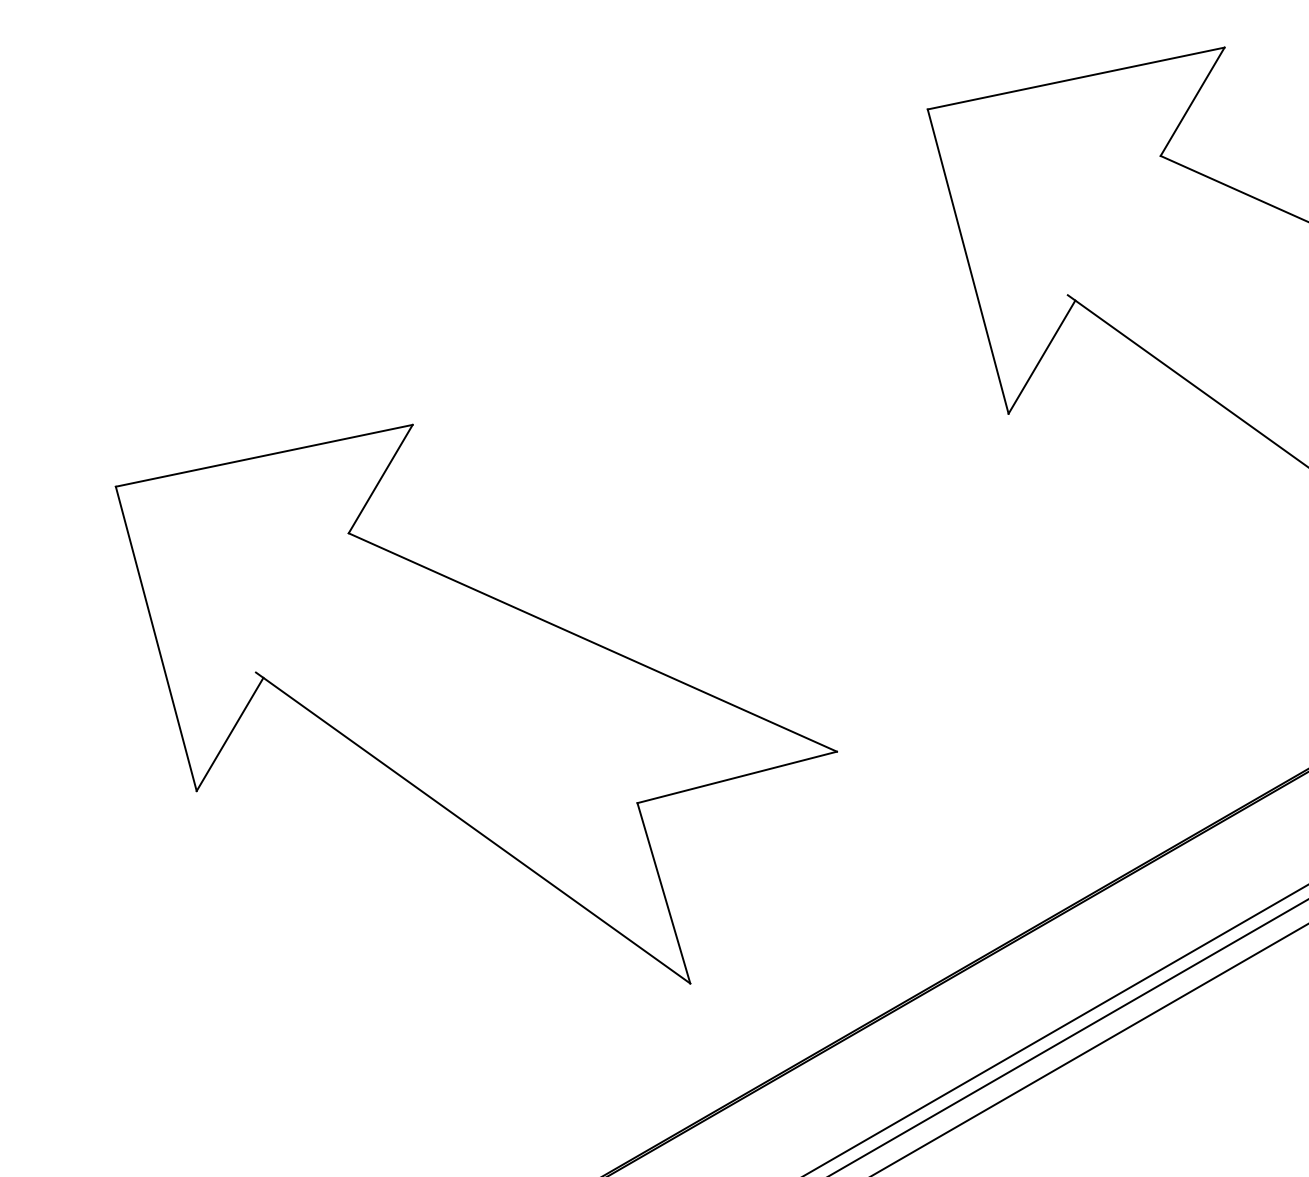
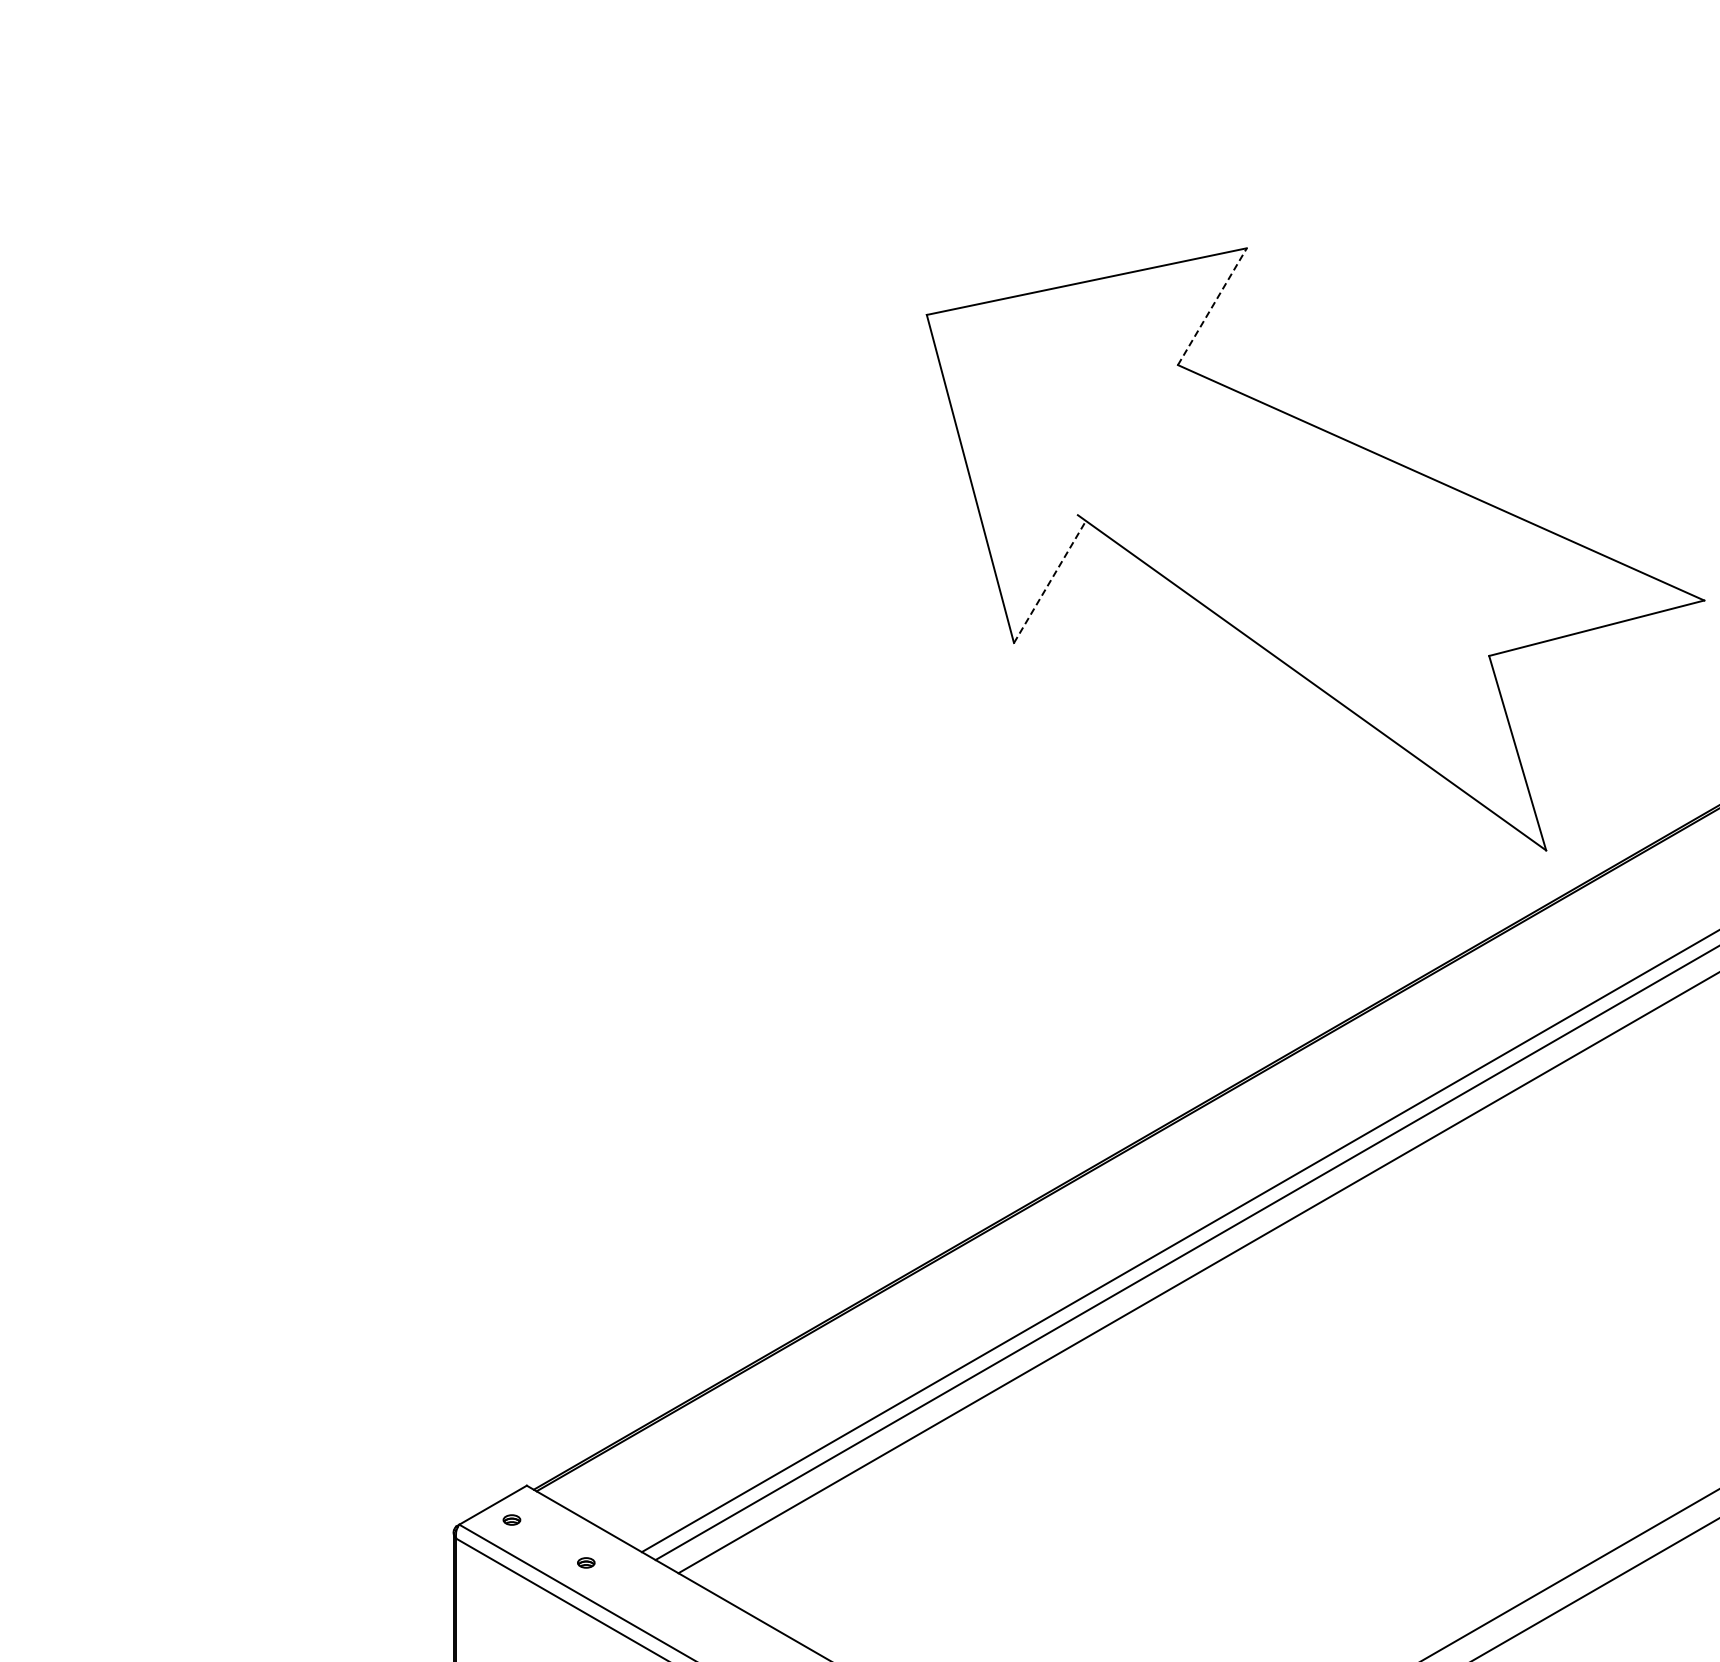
line: (1192, 101) -> (1212, 306), solid -> dashed
line: (1042, 357) -> (1050, 582), solid -> dashed
part: (475, 703) -> (439, 955), removed

